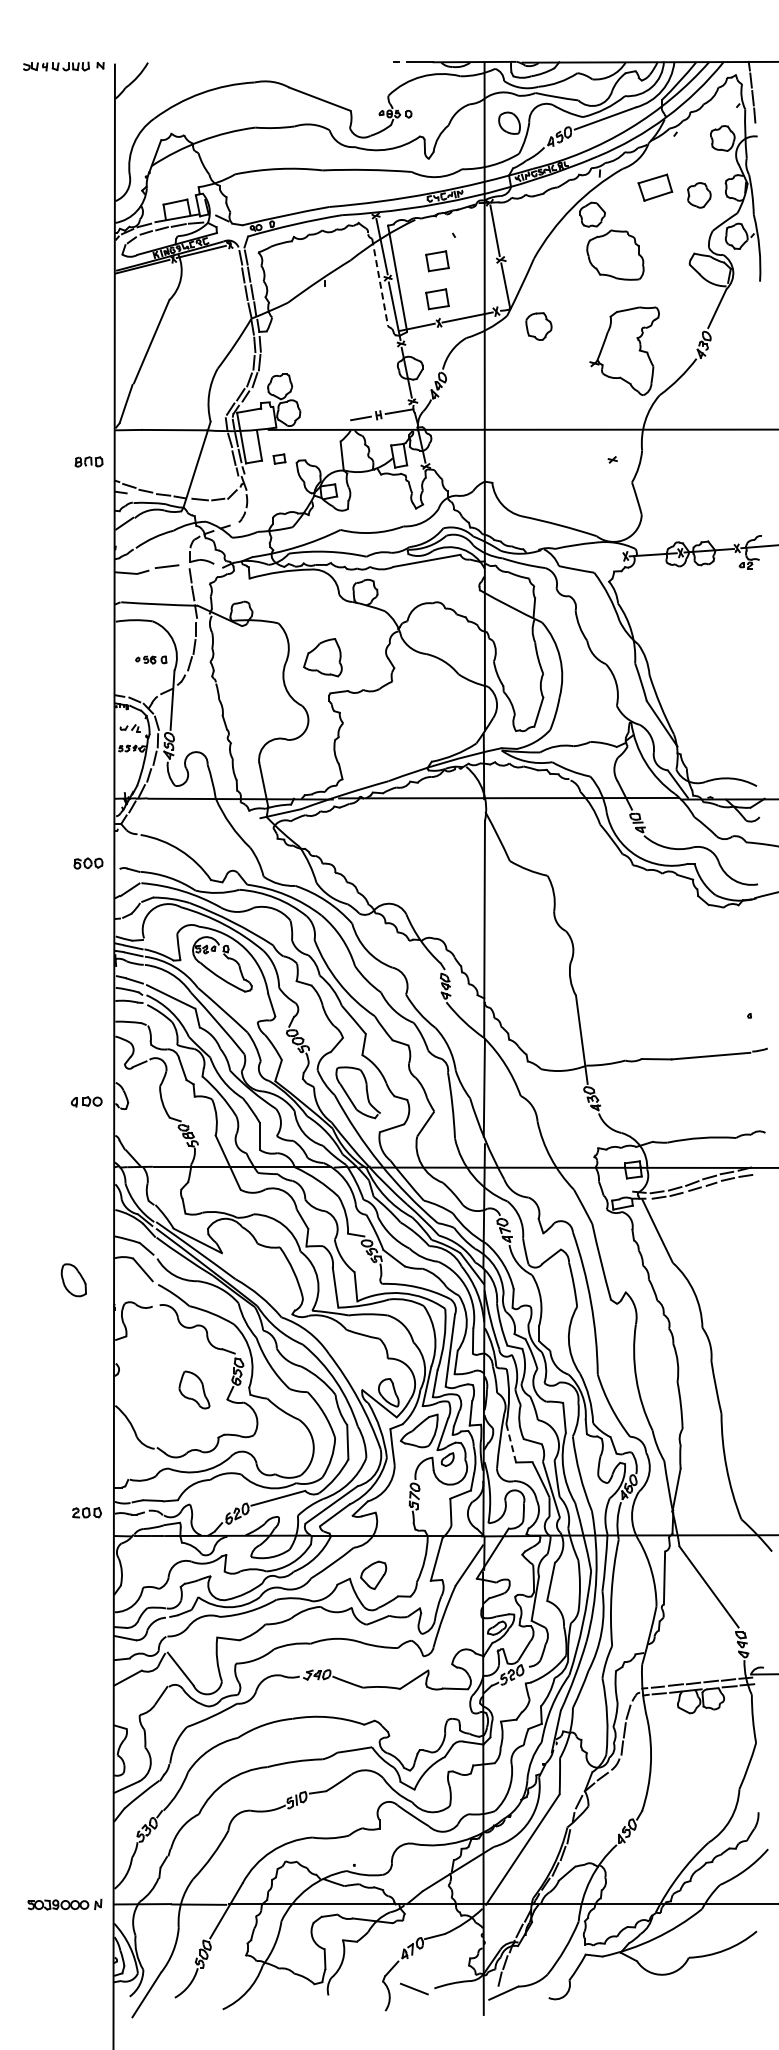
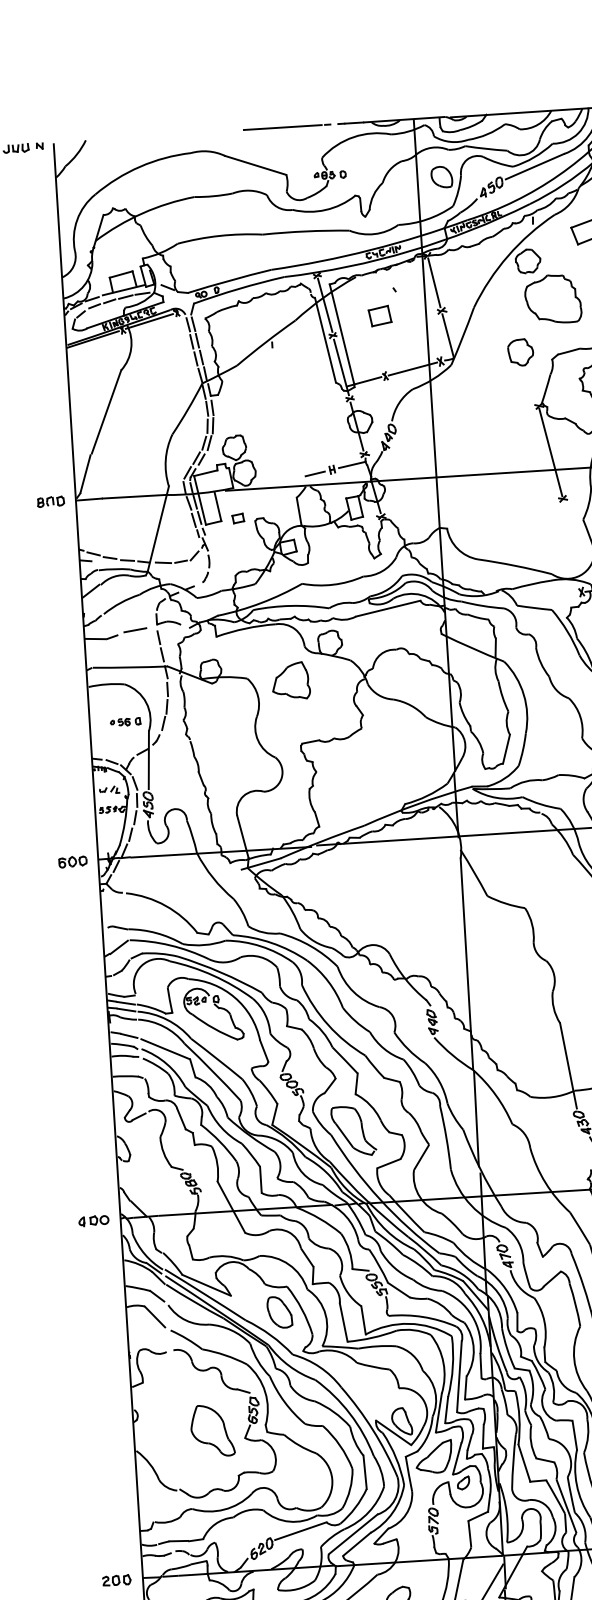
line: (350, 62) -> (283, 127), added
line: (380, 282) -> (325, 340), dashed -> solid
part: (437, 299) -> (382, 353), removed
part: (538, 326) -> (520, 352), moved
line: (603, 411) -> (551, 452), added
part: (88, 461) -> (50, 501), moved
part: (322, 657) -> (290, 680), moved
part: (88, 863) -> (73, 861), moved
part: (86, 1101) -> (93, 1220), moved
part: (73, 1280) -> (279, 1312), moved
part: (194, 1389) -> (212, 1430), size x1.43
line: (511, 1443) -> (524, 1463), dashed -> solid
part: (86, 1512) -> (116, 1580), moved

